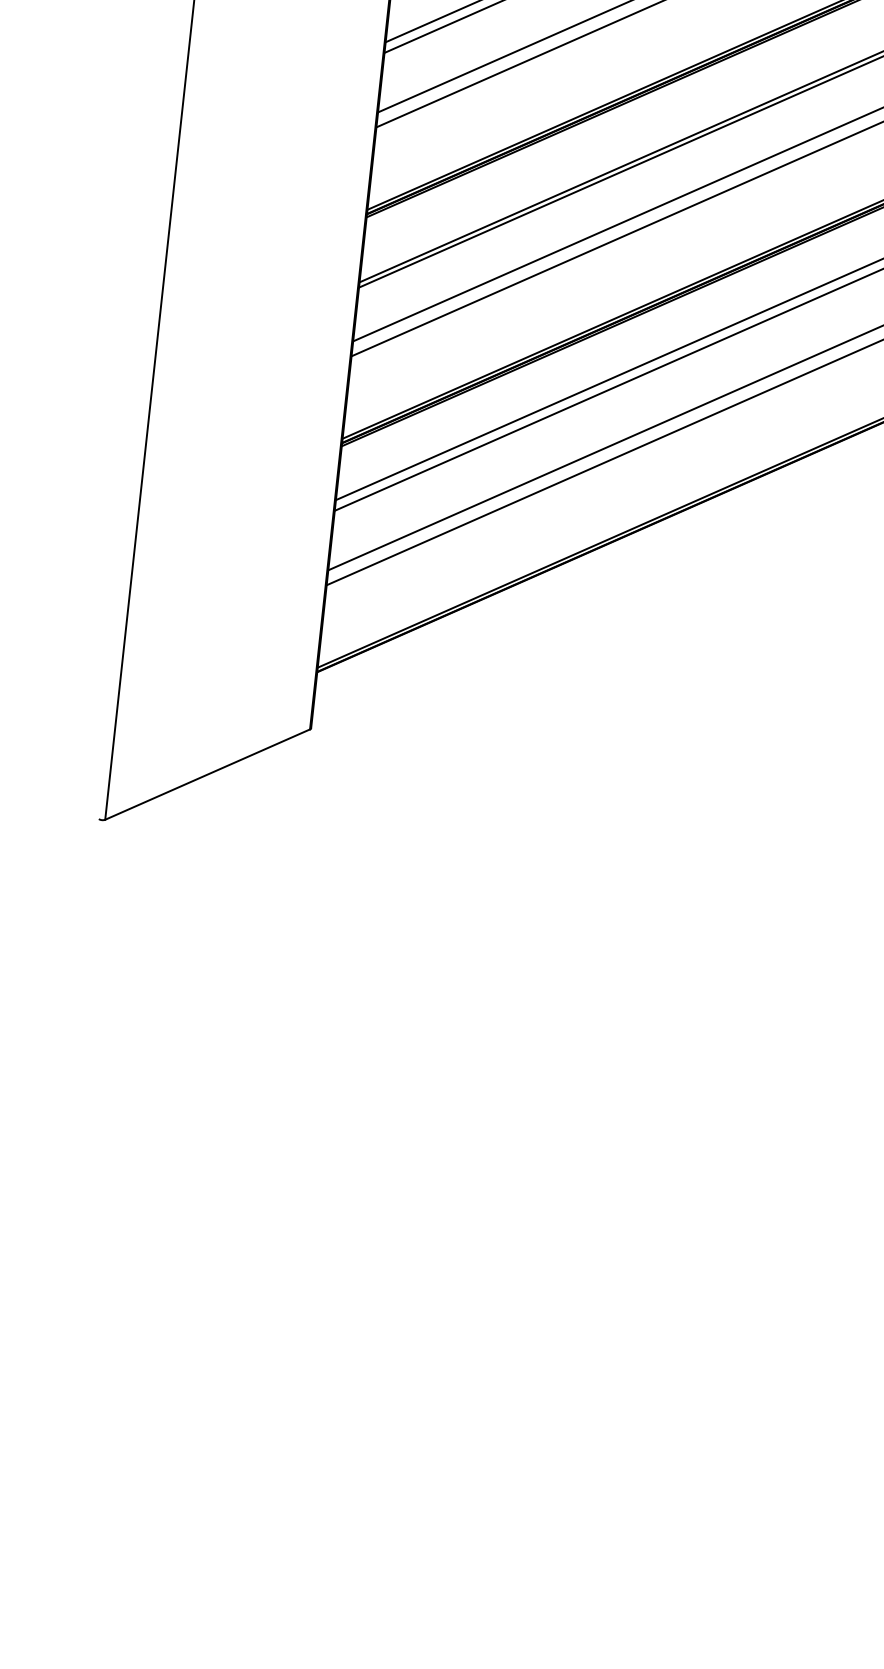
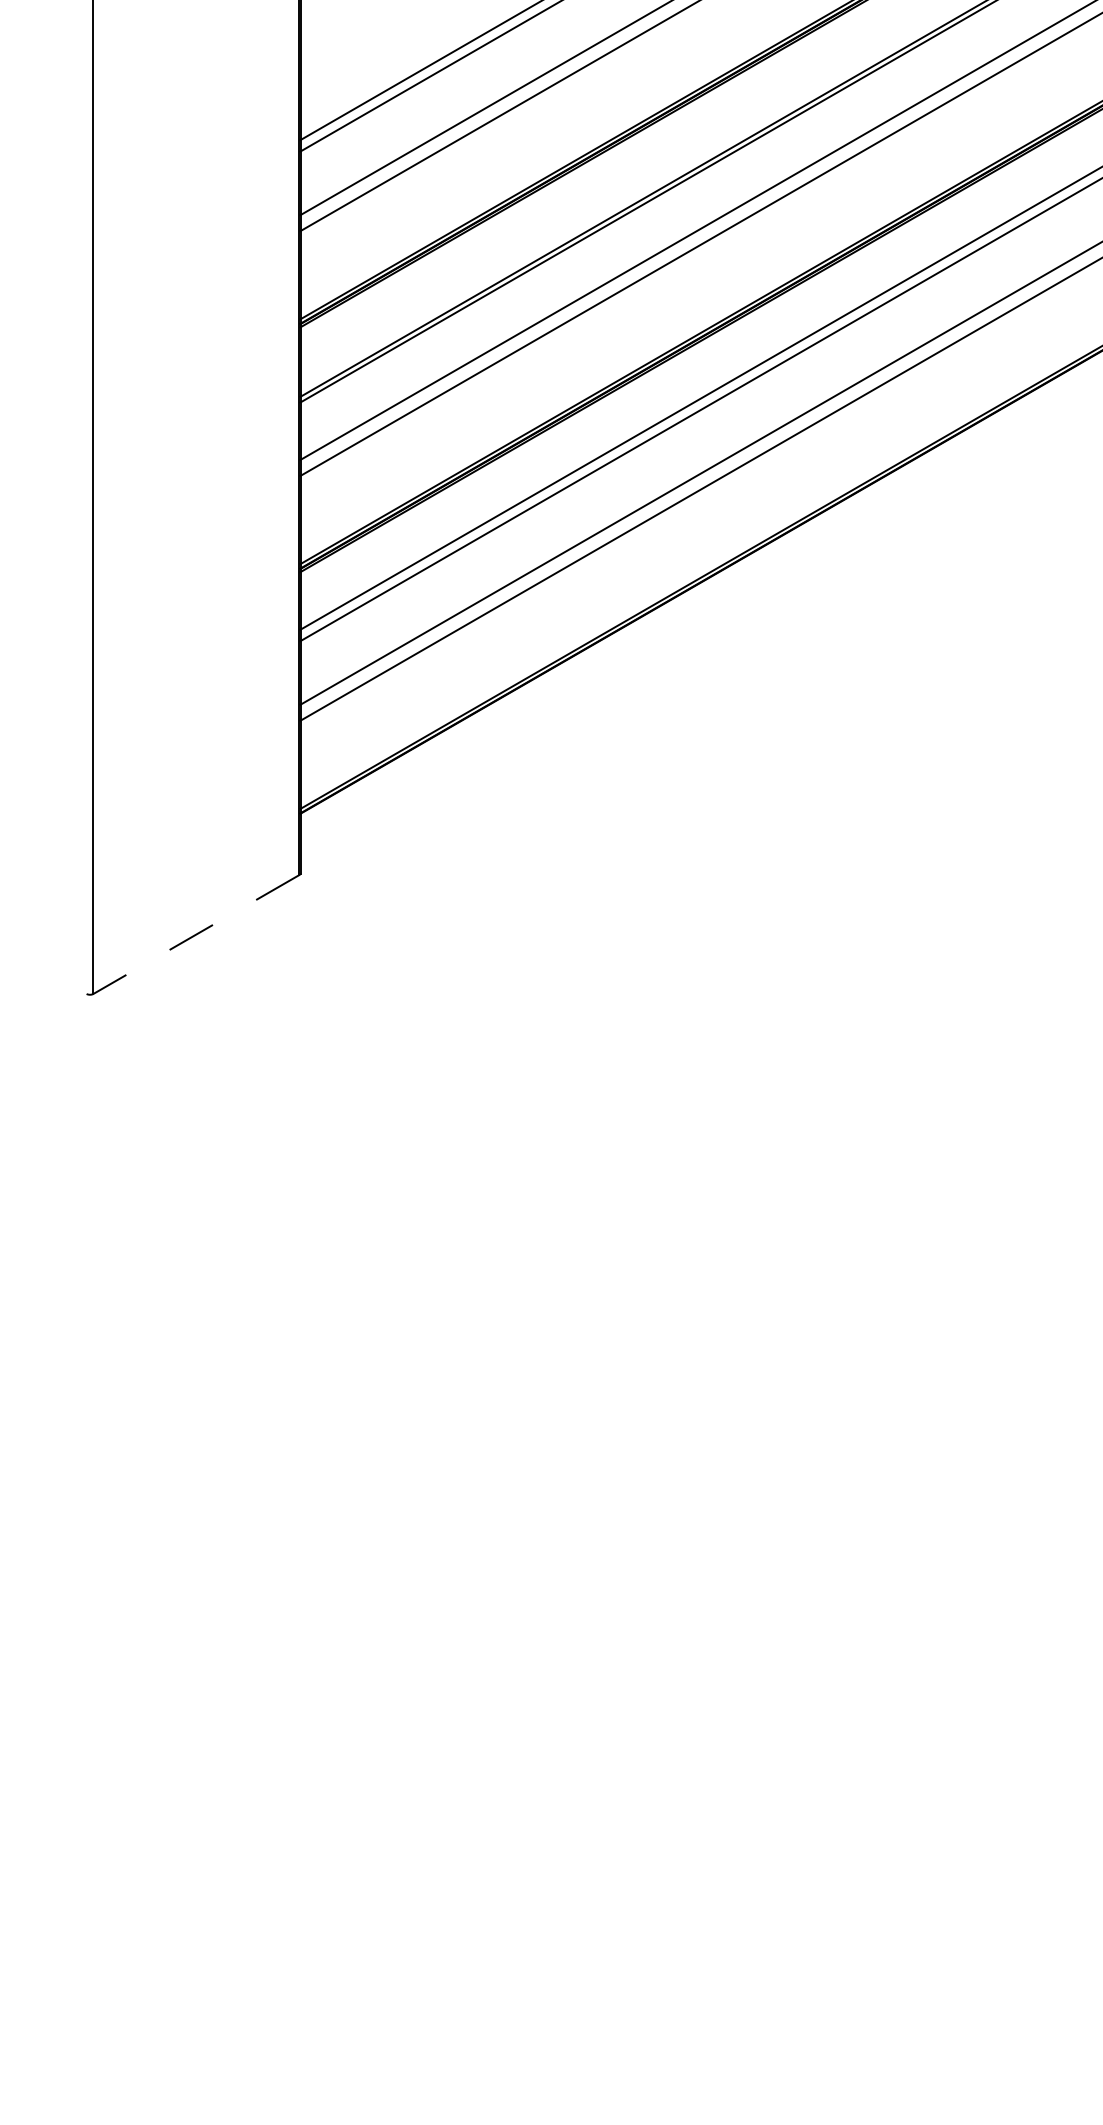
line: (207, 774) -> (196, 934), solid -> dashed

